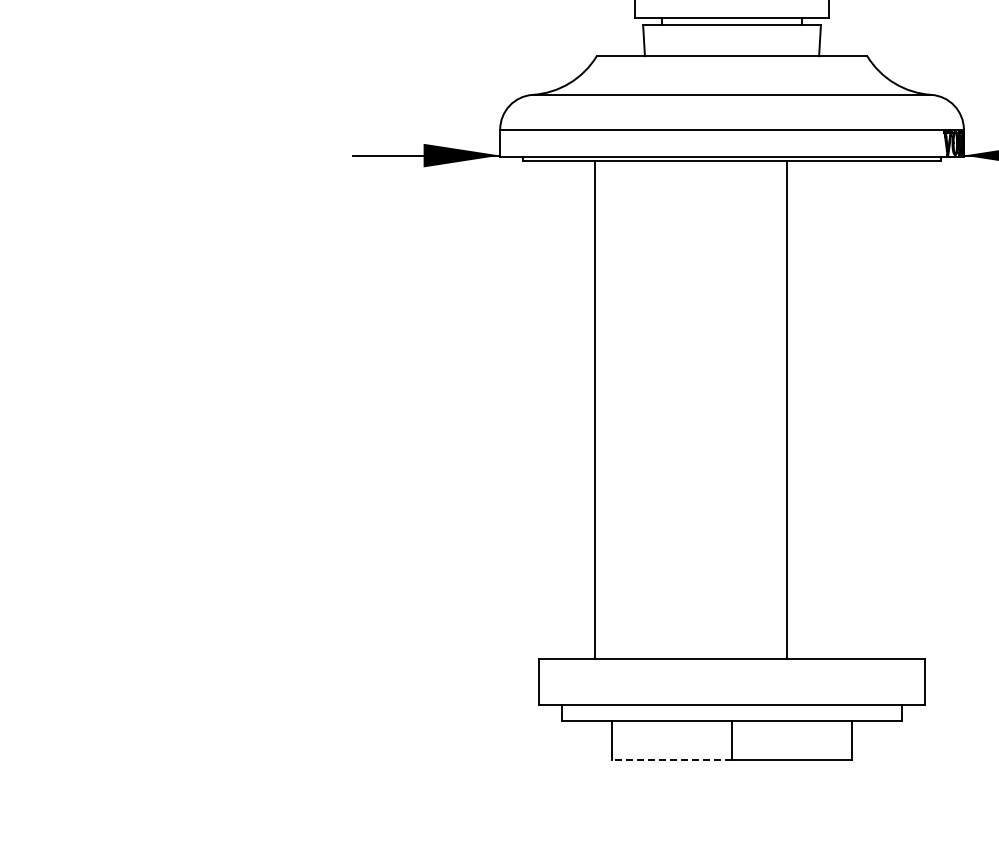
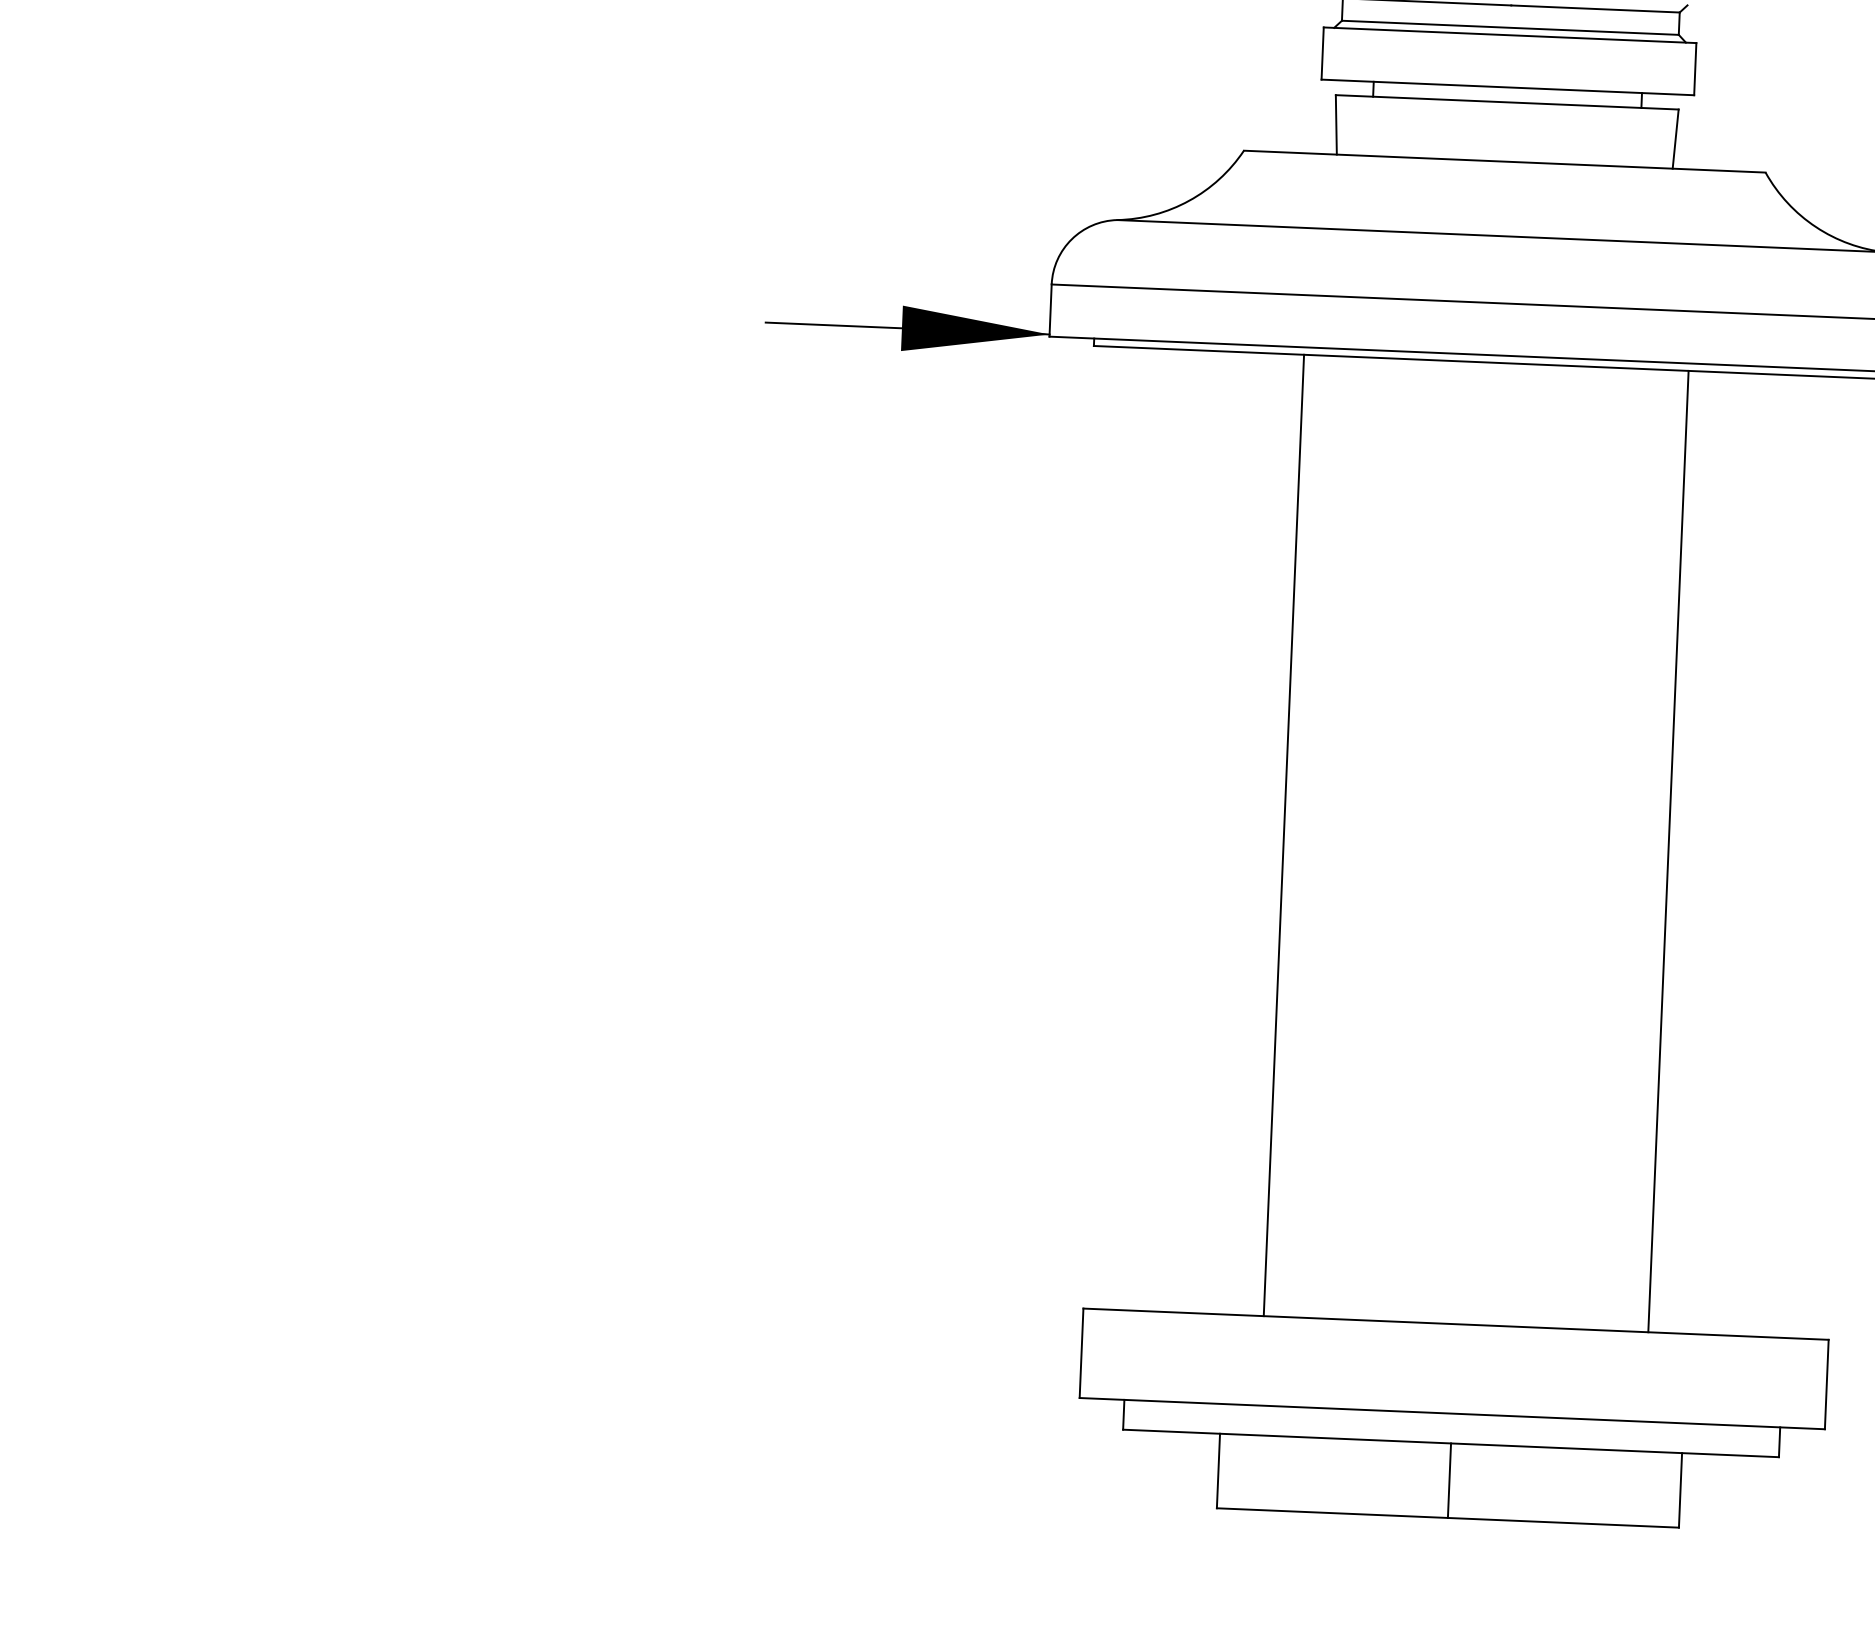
line: (595, 409) -> (1284, 834), moved
line: (786, 409) -> (1668, 850), moved
line: (672, 759) -> (1333, 1513), dashed -> solid

